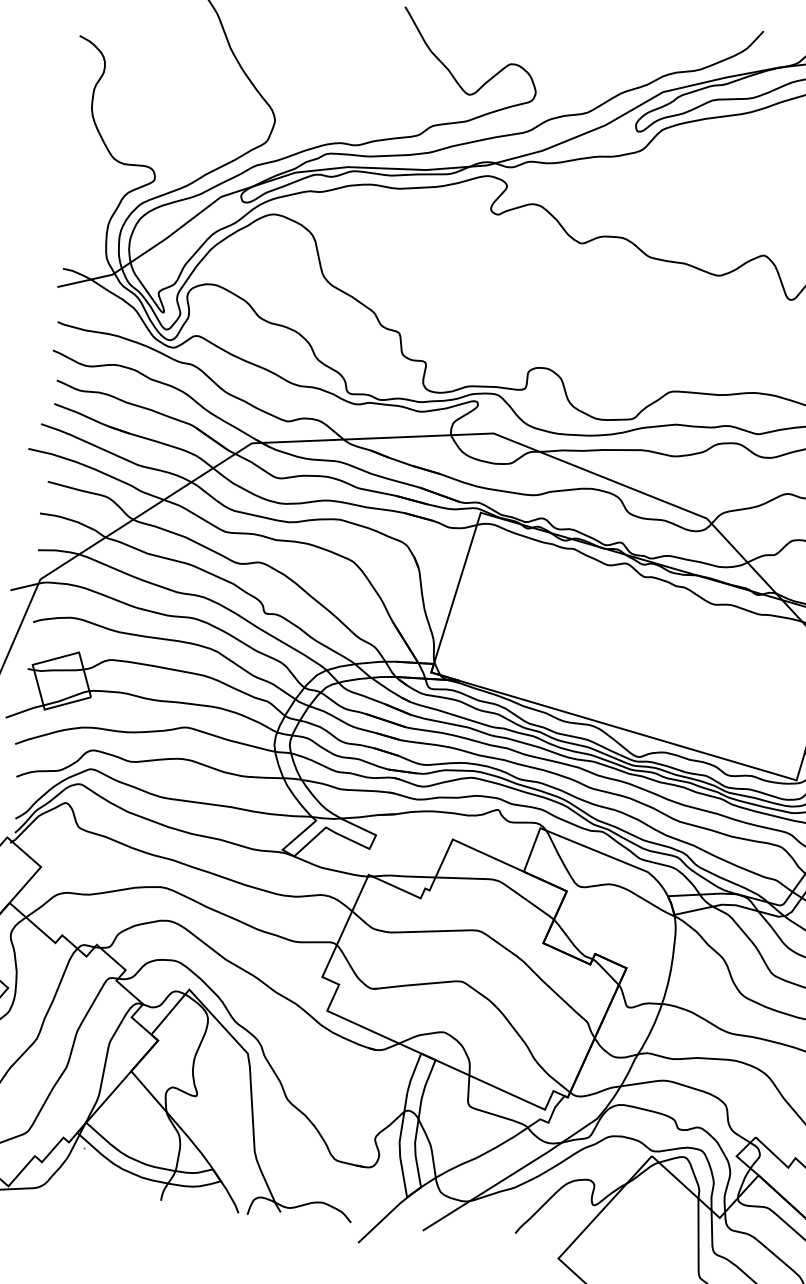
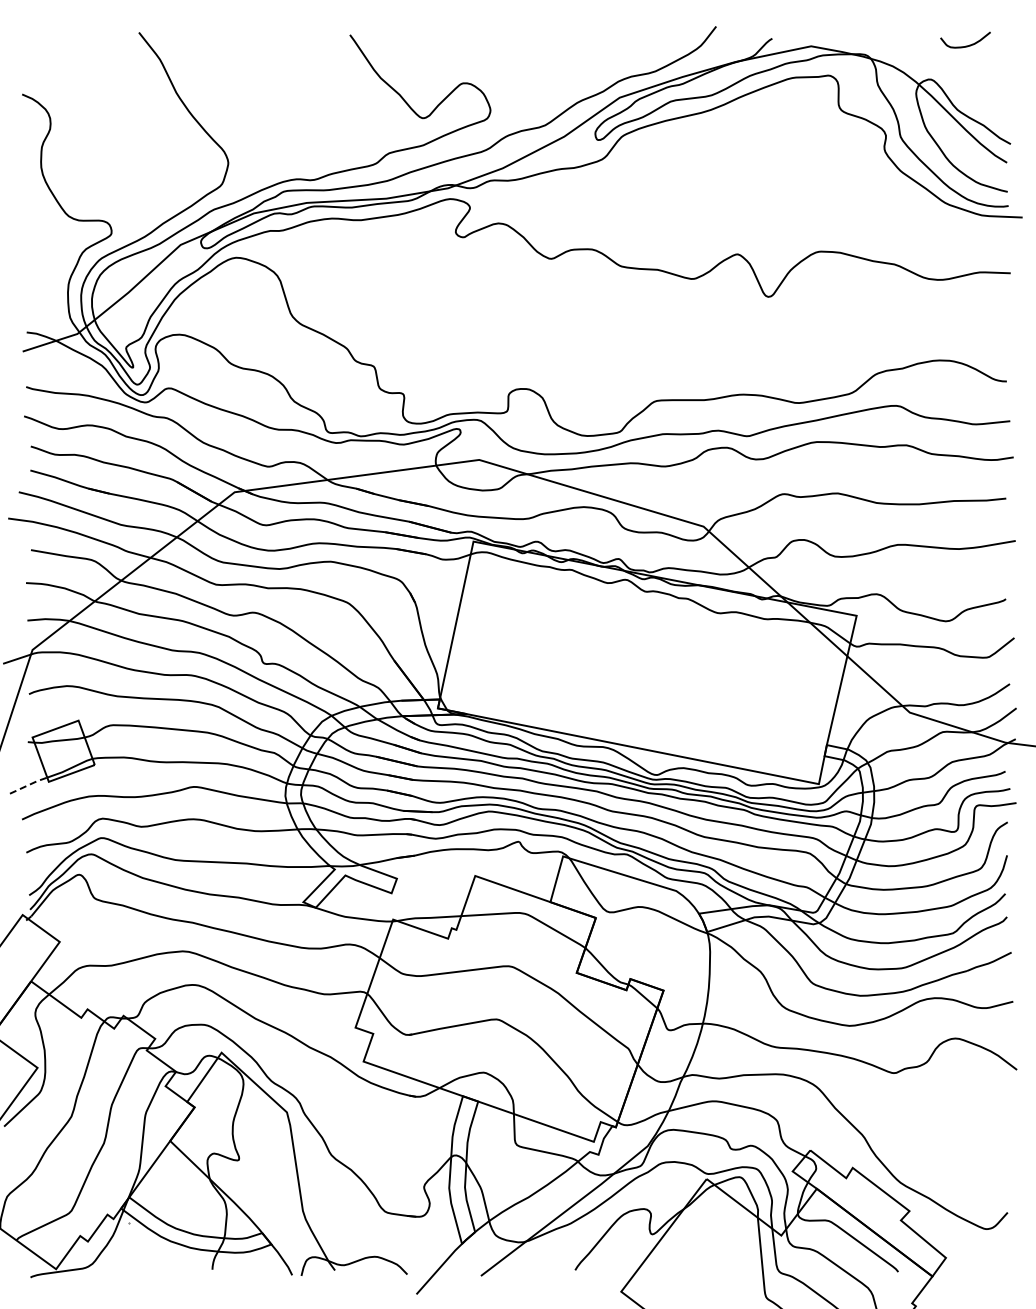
line: (25, 710) -> (29, 784), solid -> dashed

